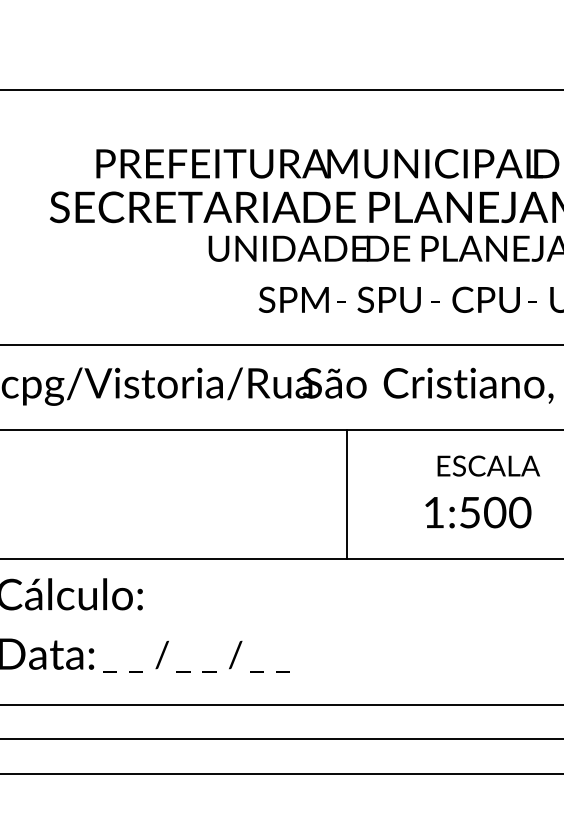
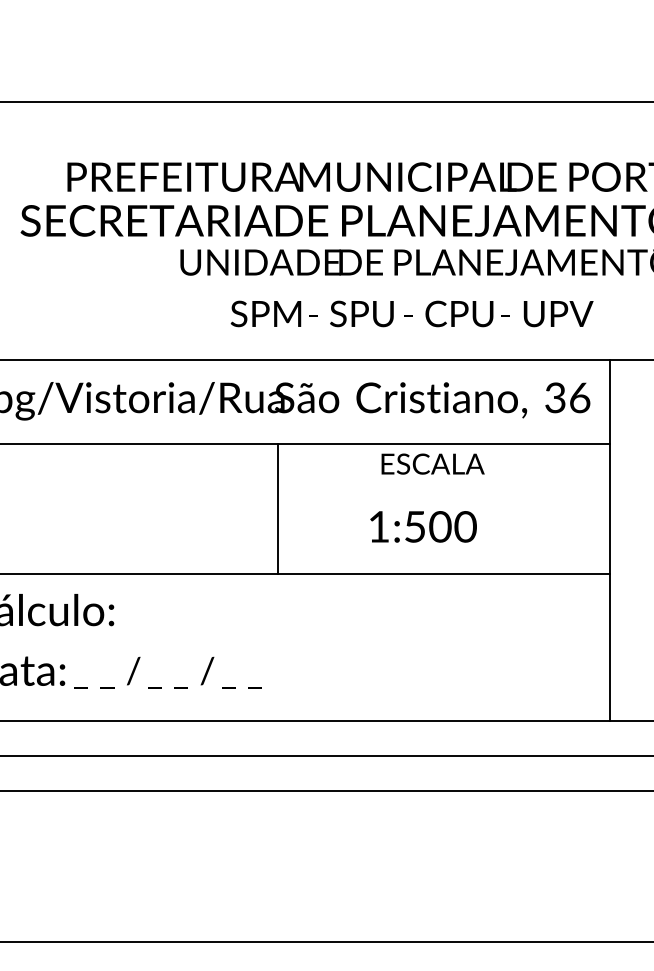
text: (488, 465) -> (432, 463), moved
line: (347, 494) -> (277, 509), moved
text: (478, 512) -> (423, 526), moved

